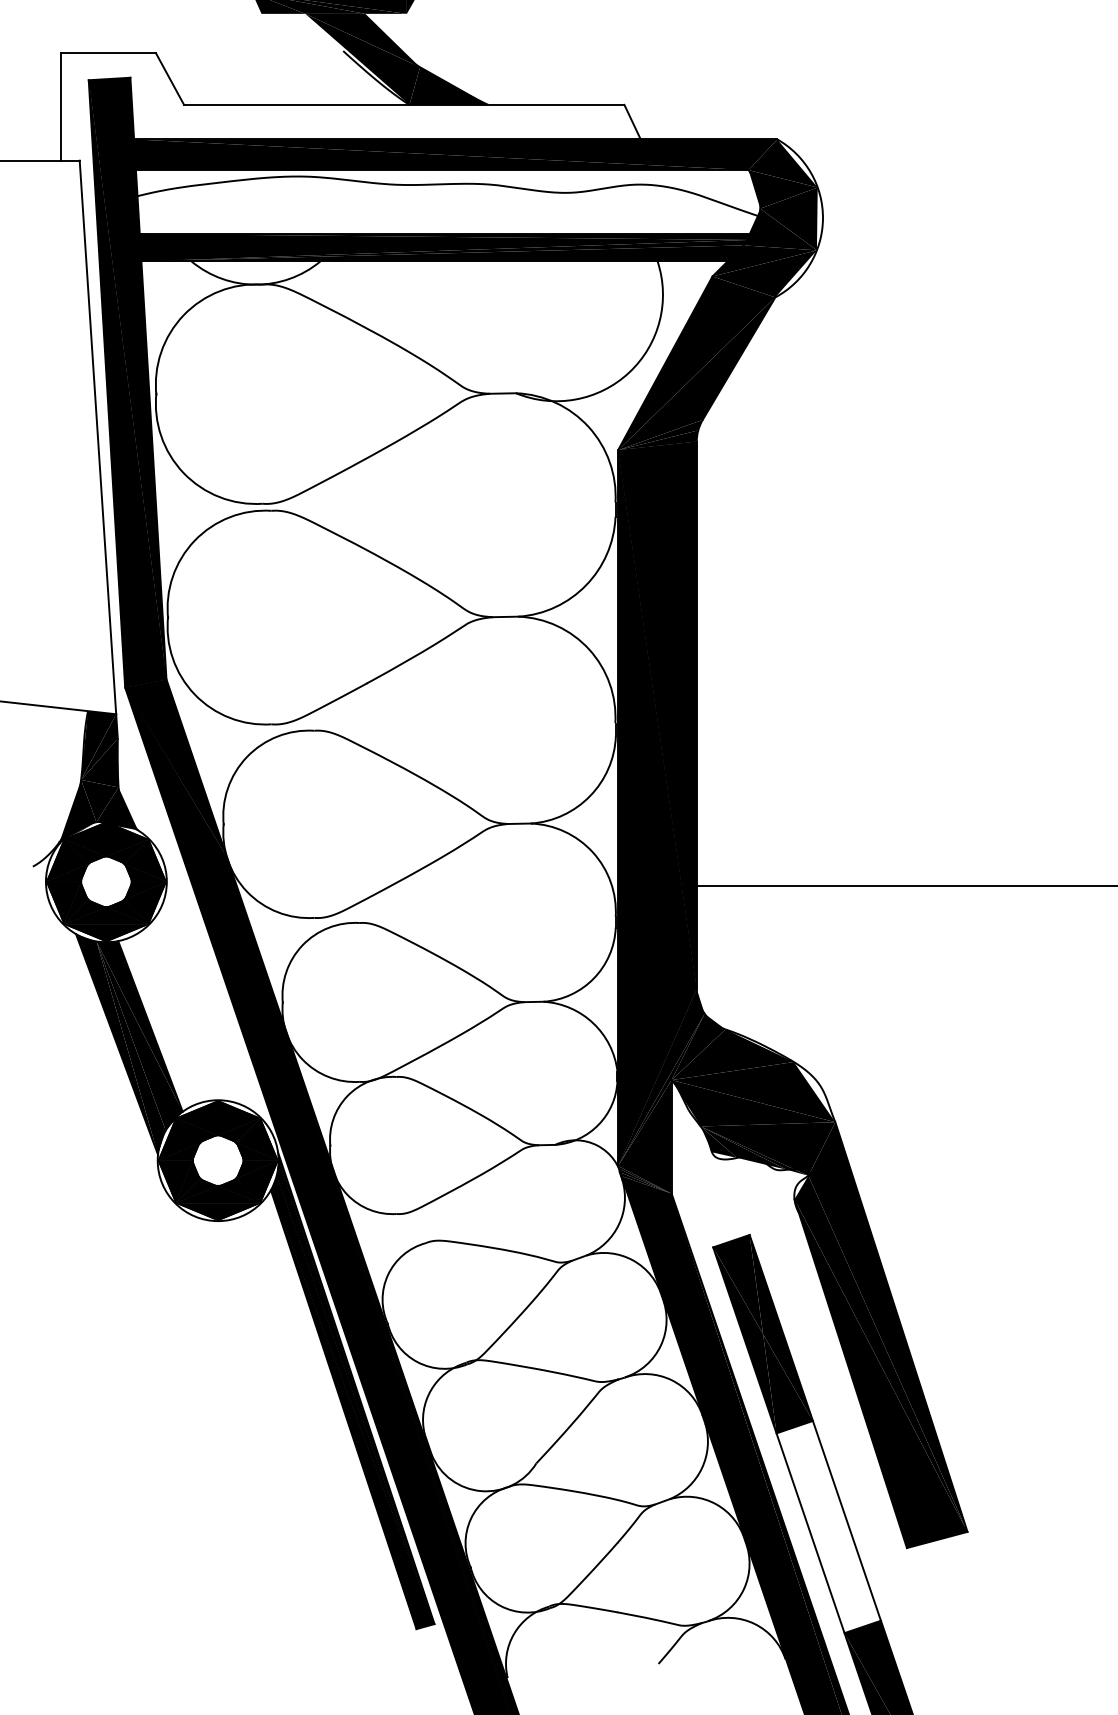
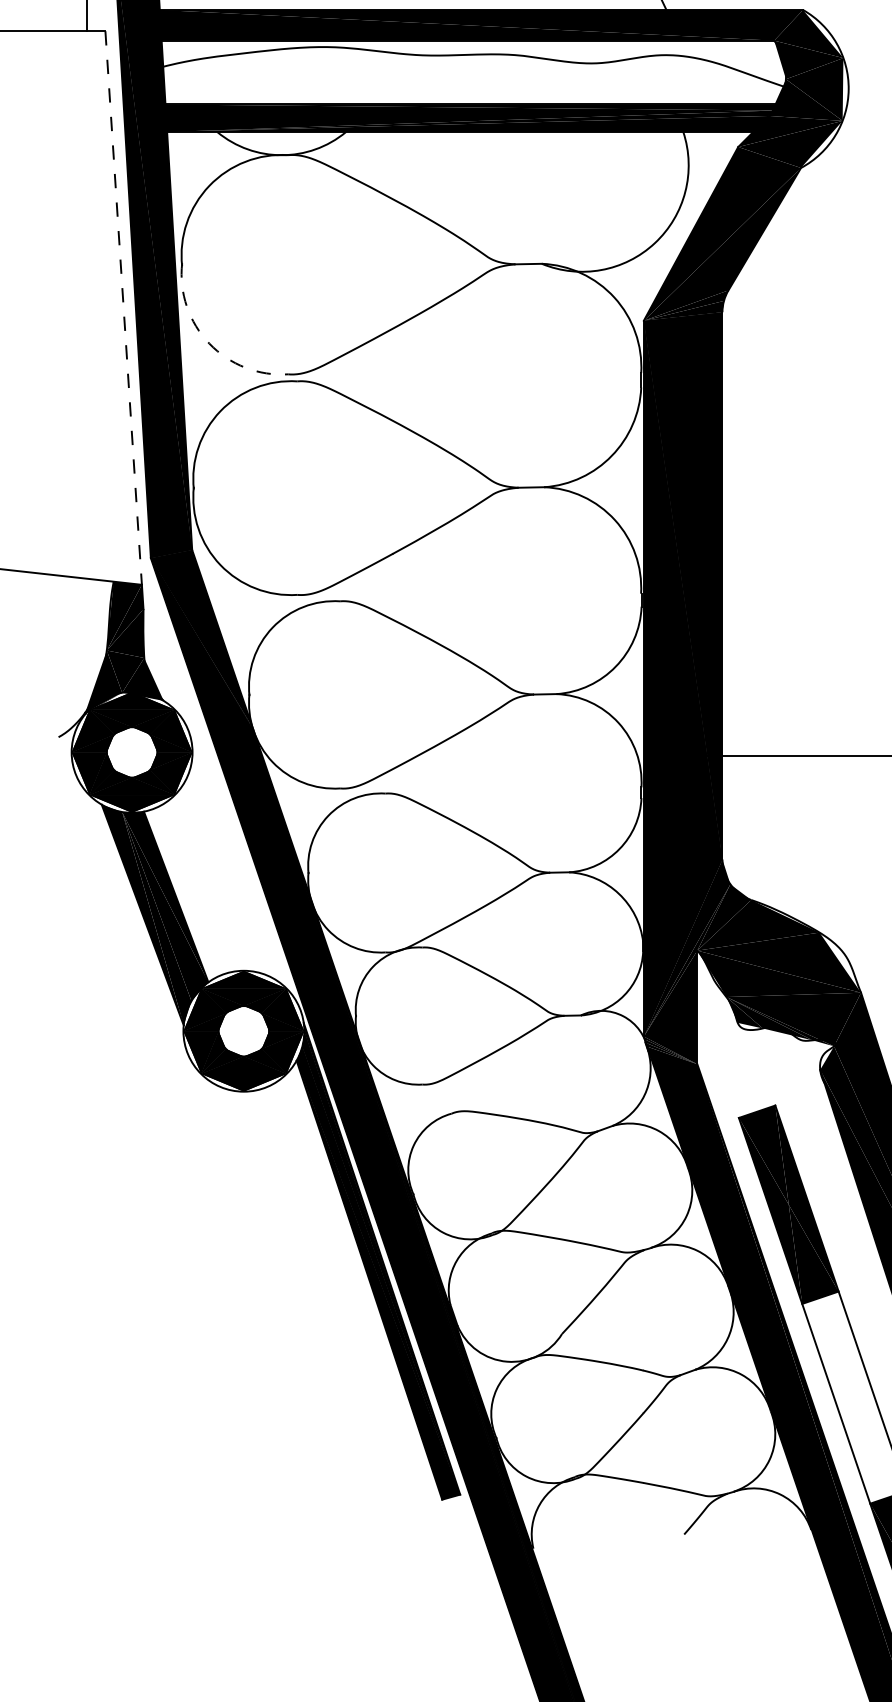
line: (97, 437) -> (123, 308), solid -> dashed
arc: (183, 473) -> (209, 344), solid -> dashed

